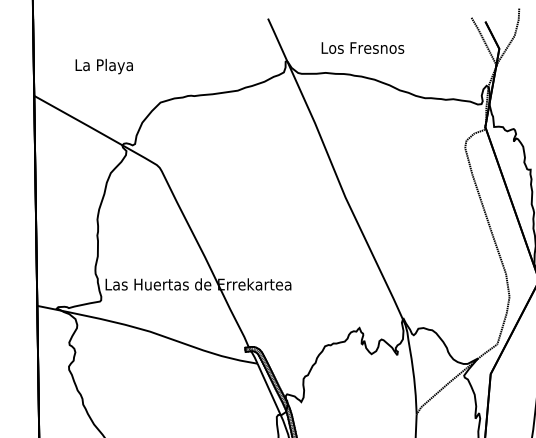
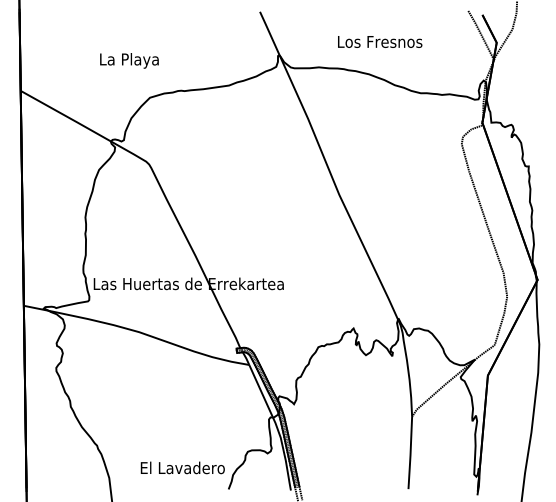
text: (363, 47) -> (380, 41), moved
text: (104, 66) -> (129, 60), moved

